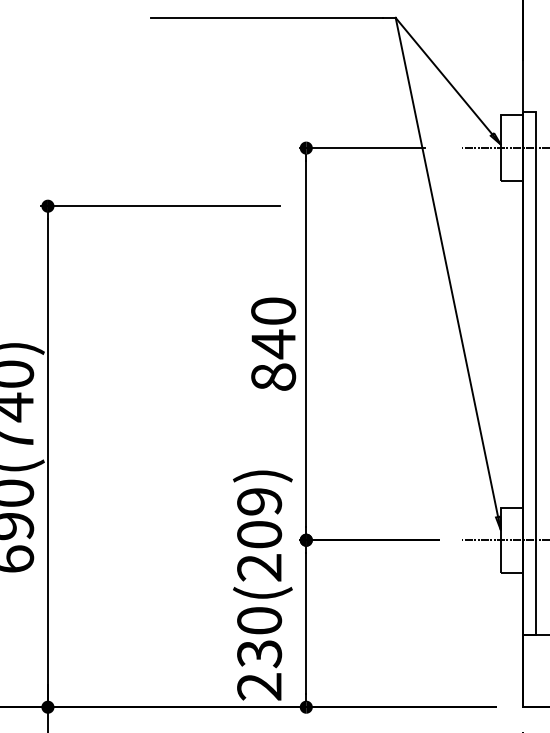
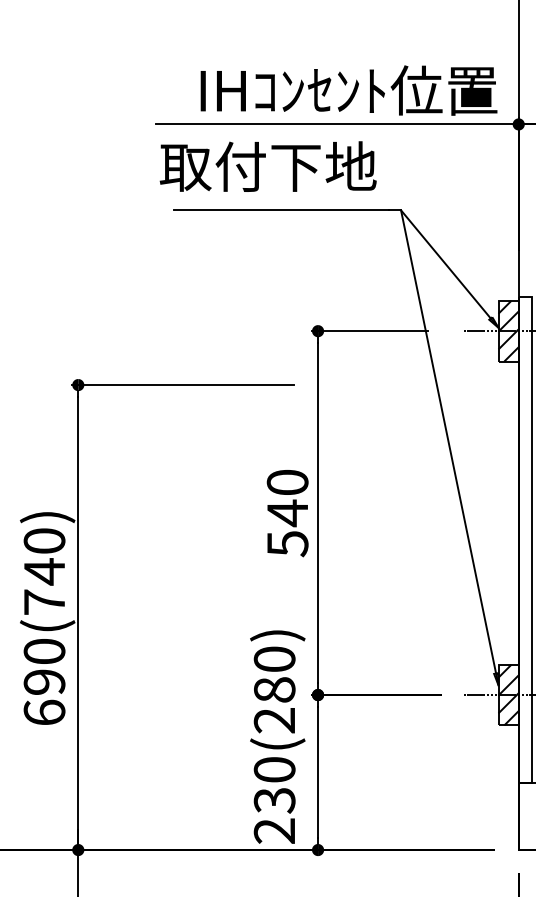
hatch: (511, 147) -> (508, 330), added
text: (273, 377) -> (287, 544), 840 -> 540
text: (259, 518) -> (274, 674), 230(209) -> 230(280)
hatch: (511, 539) -> (508, 694), added

